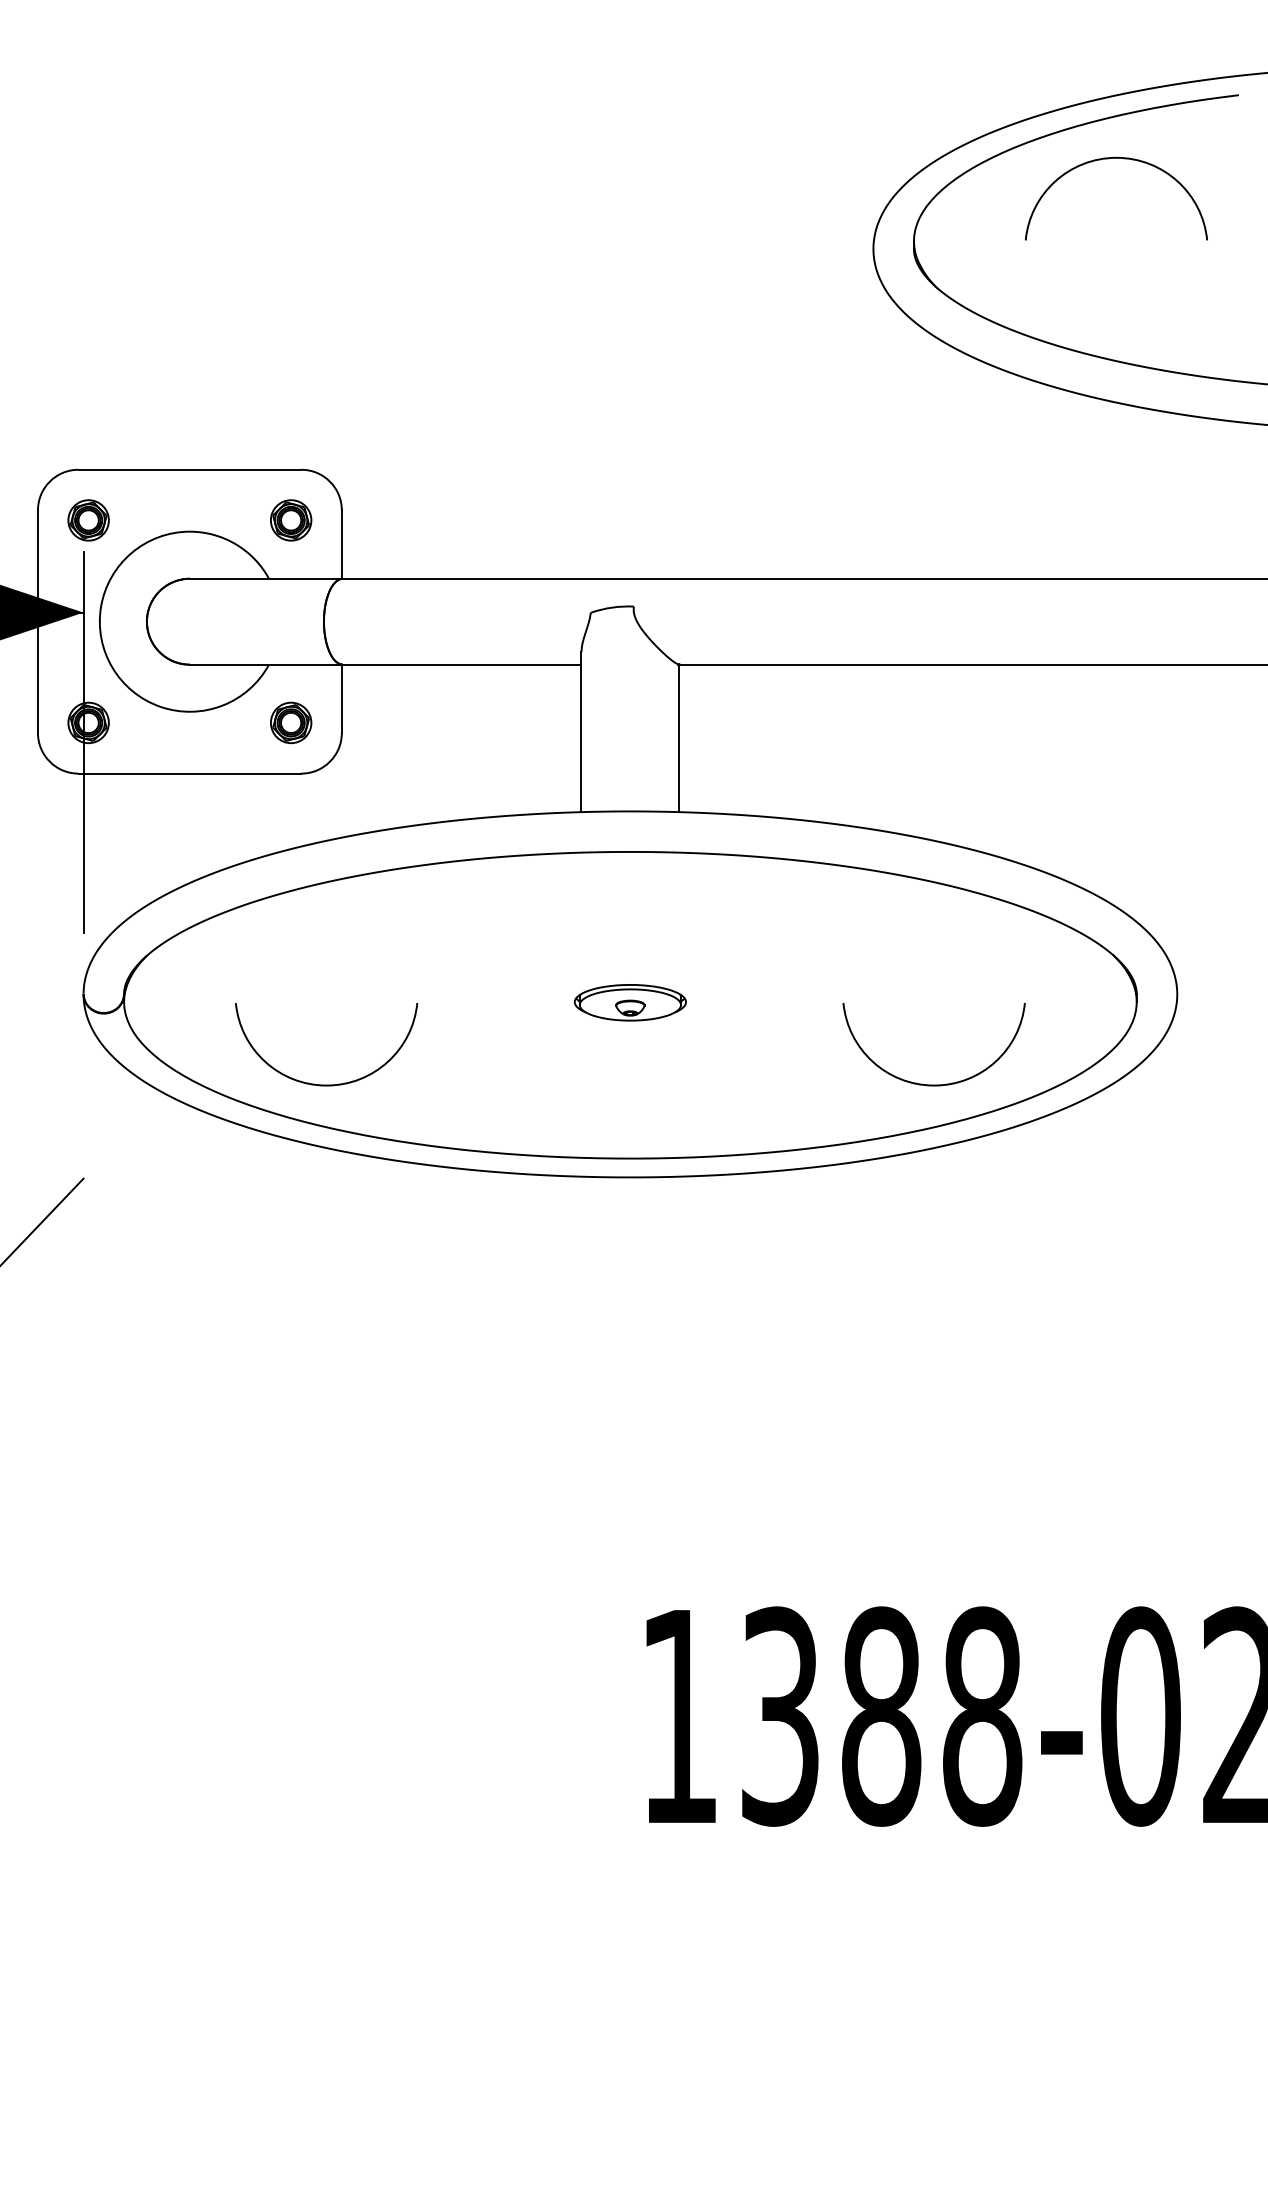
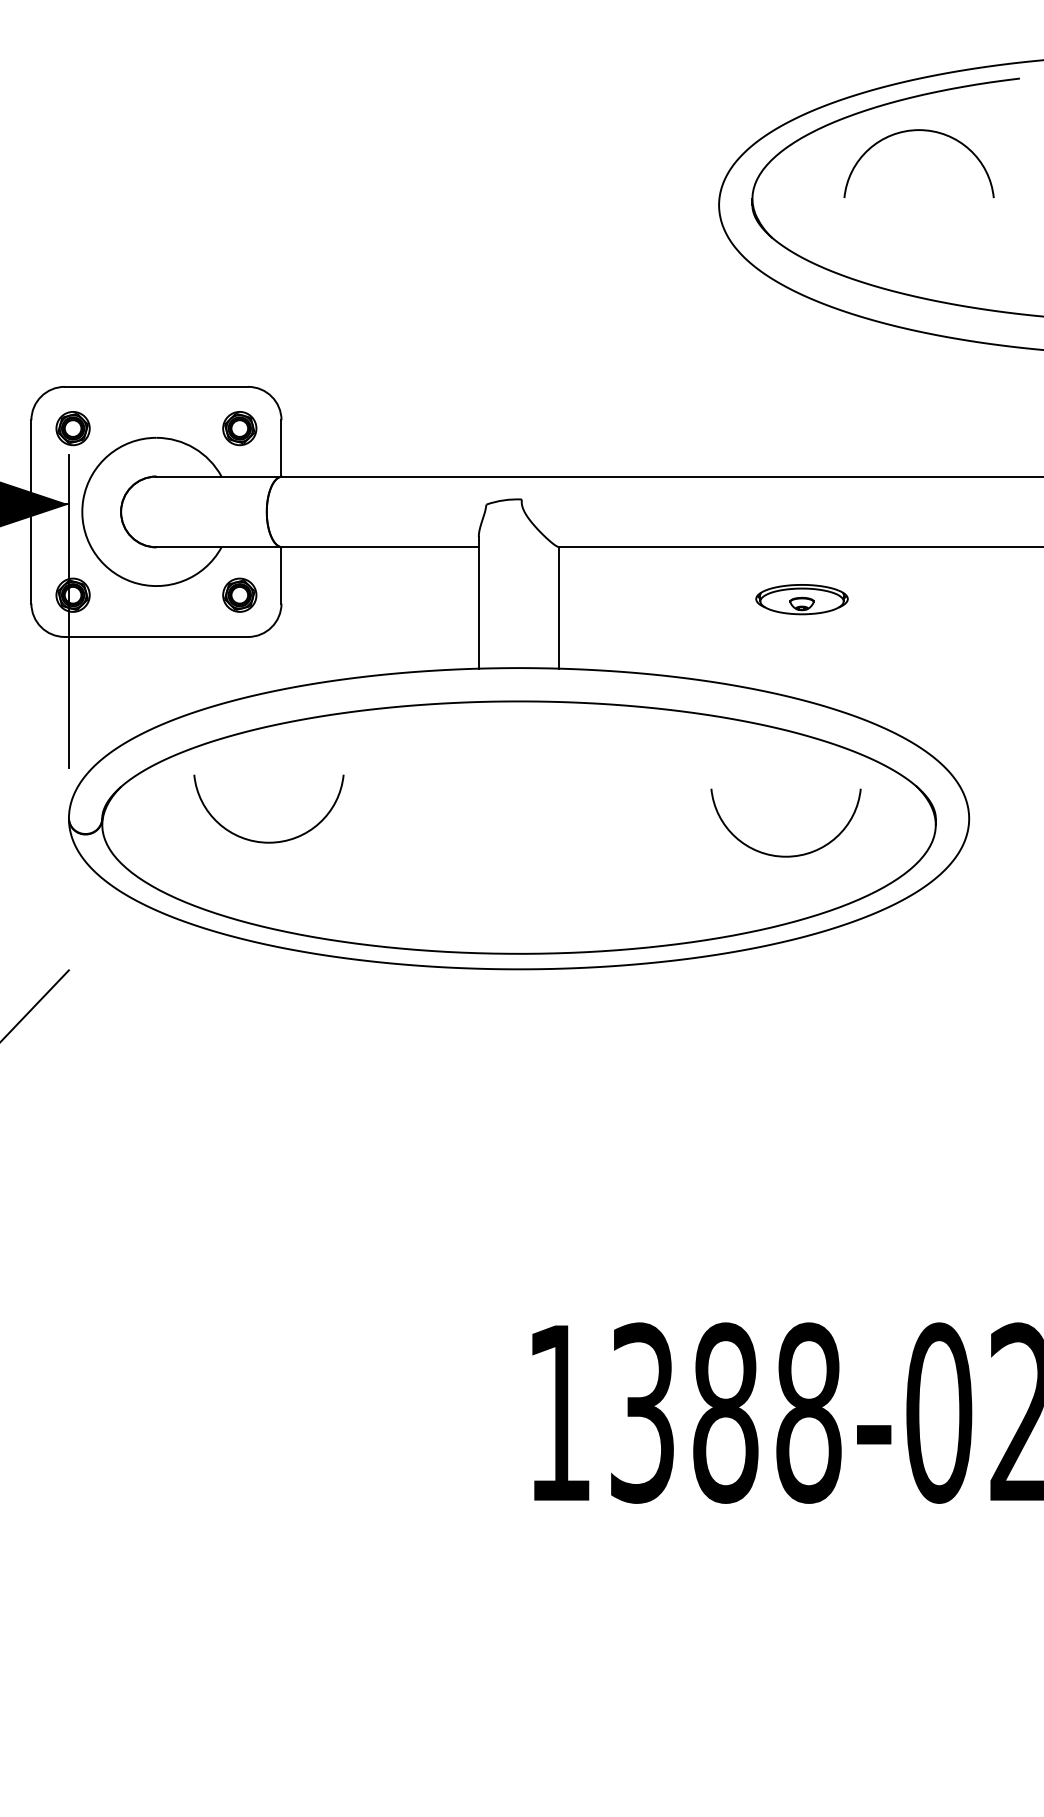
part: (629, 1002) -> (801, 599), moved
arc: (326, 1084) -> (268, 841), moved
arc: (933, 1084) -> (785, 855), moved

